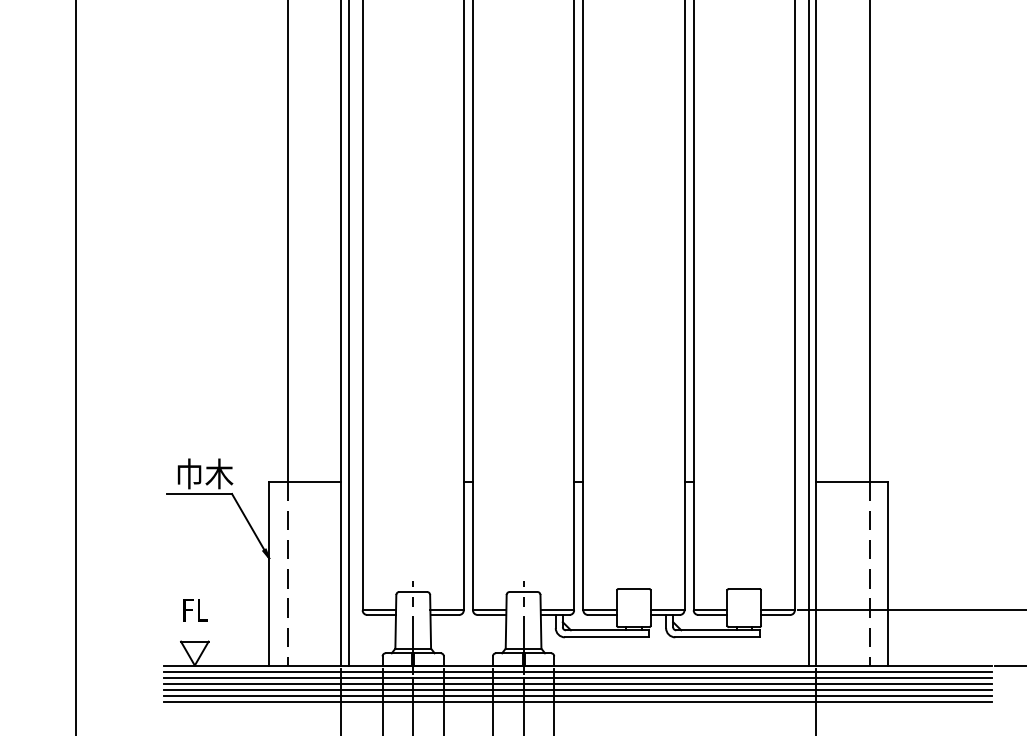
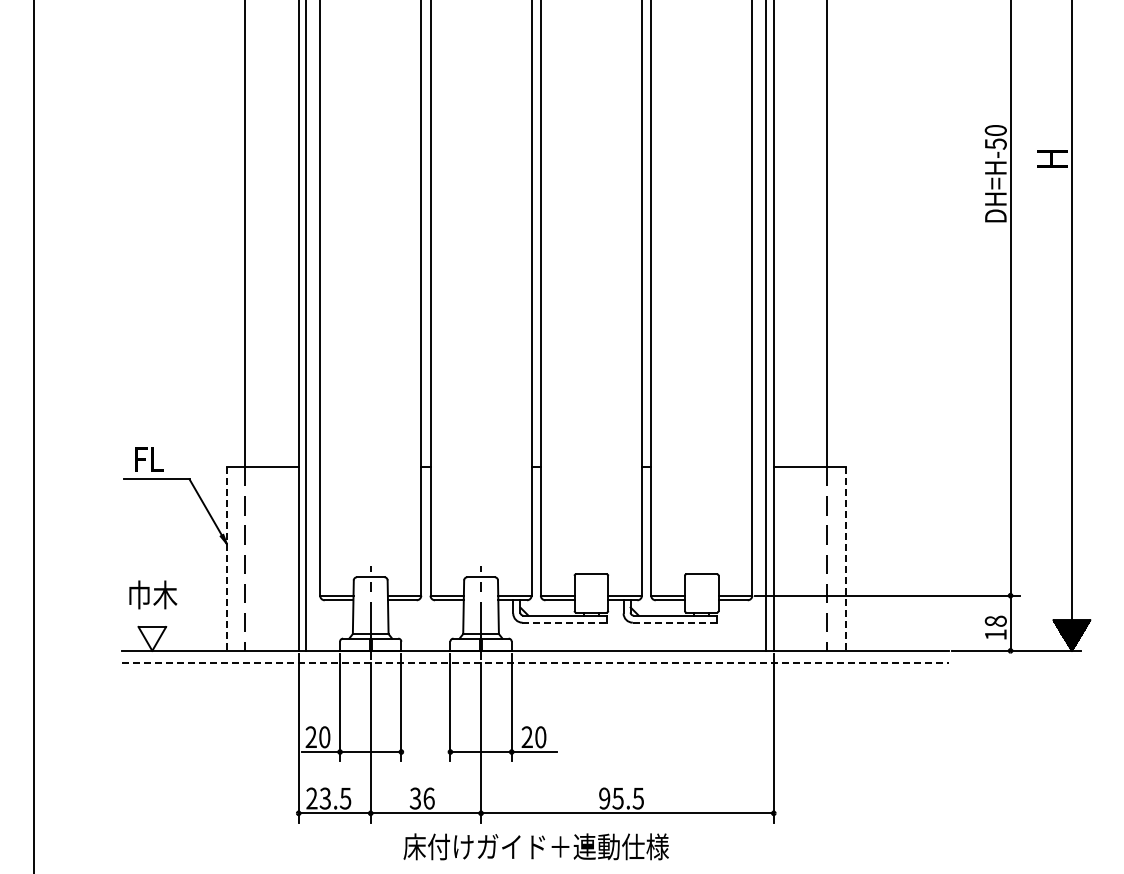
text: (205, 473) -> (162, 458), 巾木 -> FL
line: (269, 573) -> (226, 558), solid -> dashed
line: (888, 573) -> (845, 558), solid -> dashed
text: (196, 609) -> (153, 594), FL -> 巾木
line: (608, 637) -> (565, 622), solid -> dashed
line: (718, 637) -> (675, 622), solid -> dashed
line: (578, 672) -> (535, 657), removed
line: (578, 678) -> (535, 663), solid -> dashed
line: (578, 684) -> (535, 669), removed
line: (578, 690) -> (535, 675), removed
line: (578, 696) -> (535, 681), removed
line: (578, 702) -> (535, 687), removed

